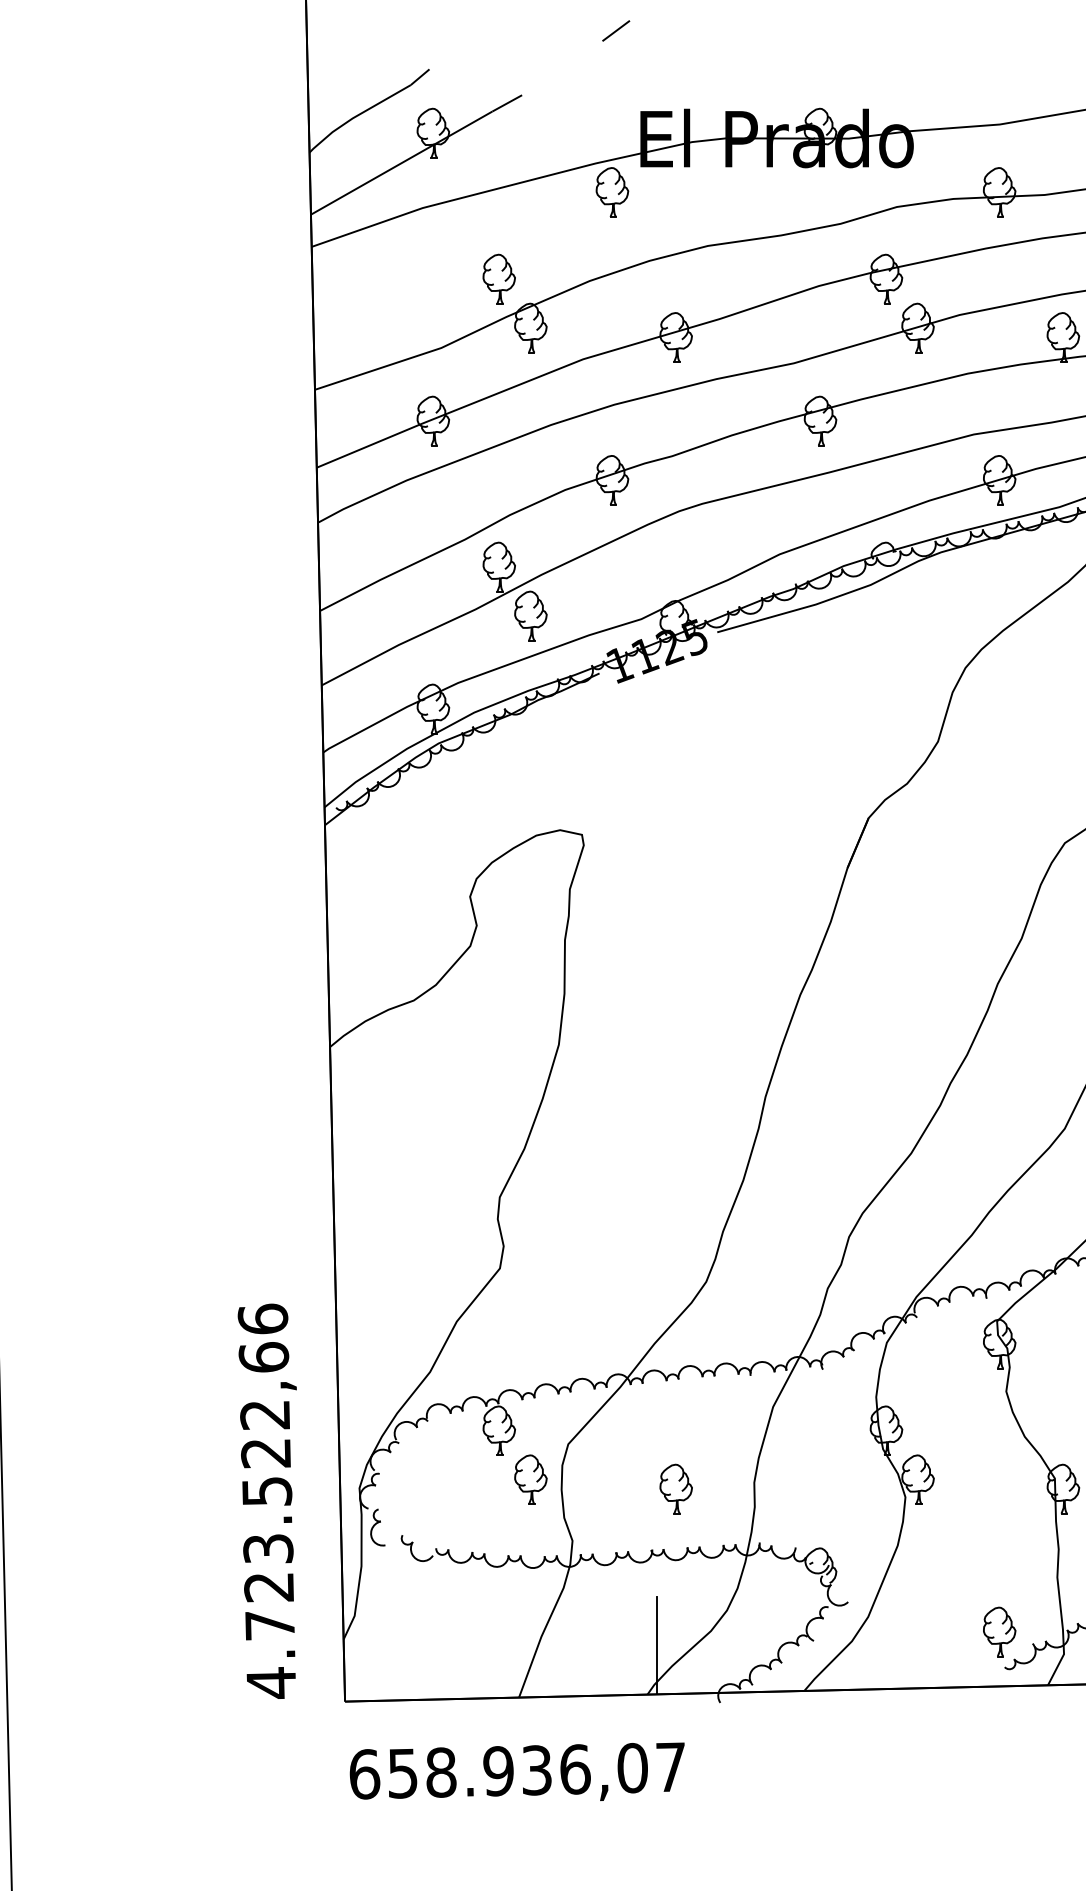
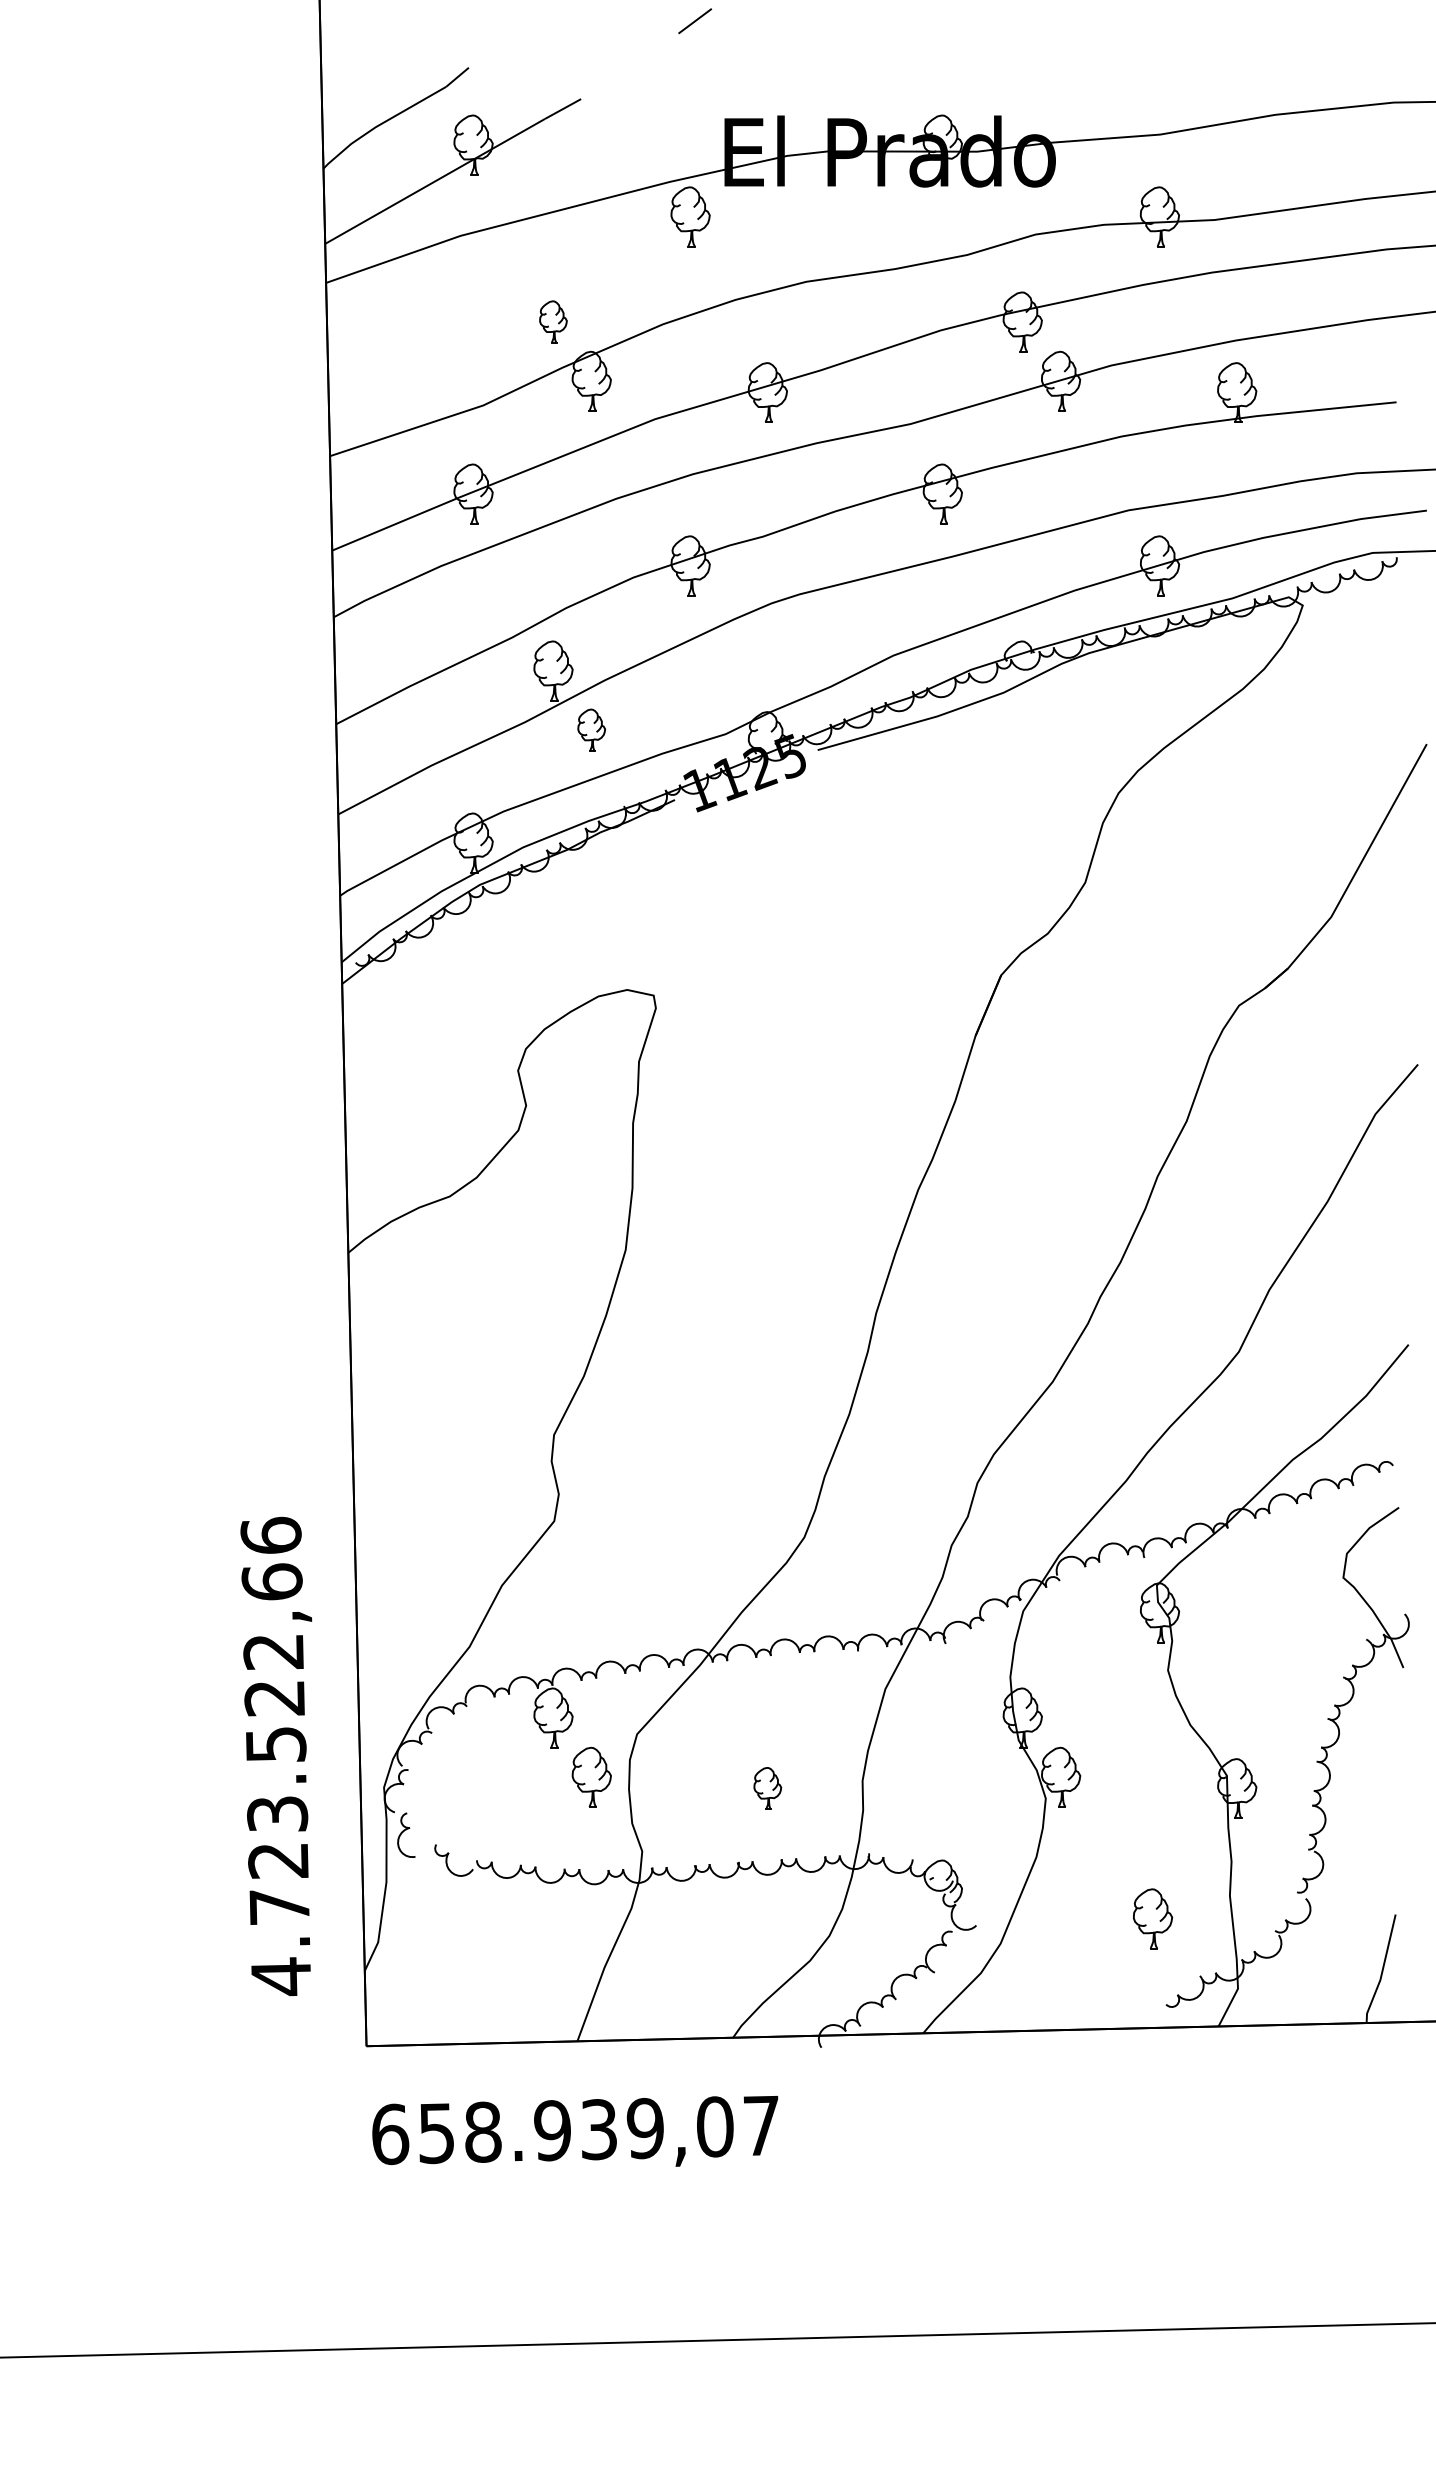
part: (499, 278) -> (553, 321), size x0.7
part: (530, 615) -> (591, 729), size x0.7
part: (675, 1488) -> (767, 1788), size x0.7
text: (267, 1501) -> (276, 1756), moved
part: (1000, 1631) -> (1153, 1918), moved
line: (656, 1645) -> (744, 1978), removed
text: (575, 1769) -> (645, 2128), 658.936,07 -> 658.939,07

